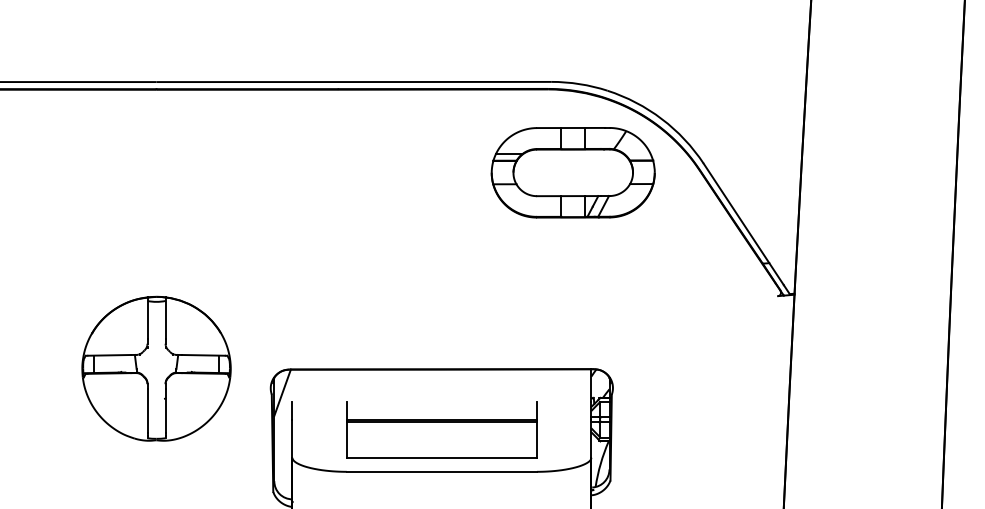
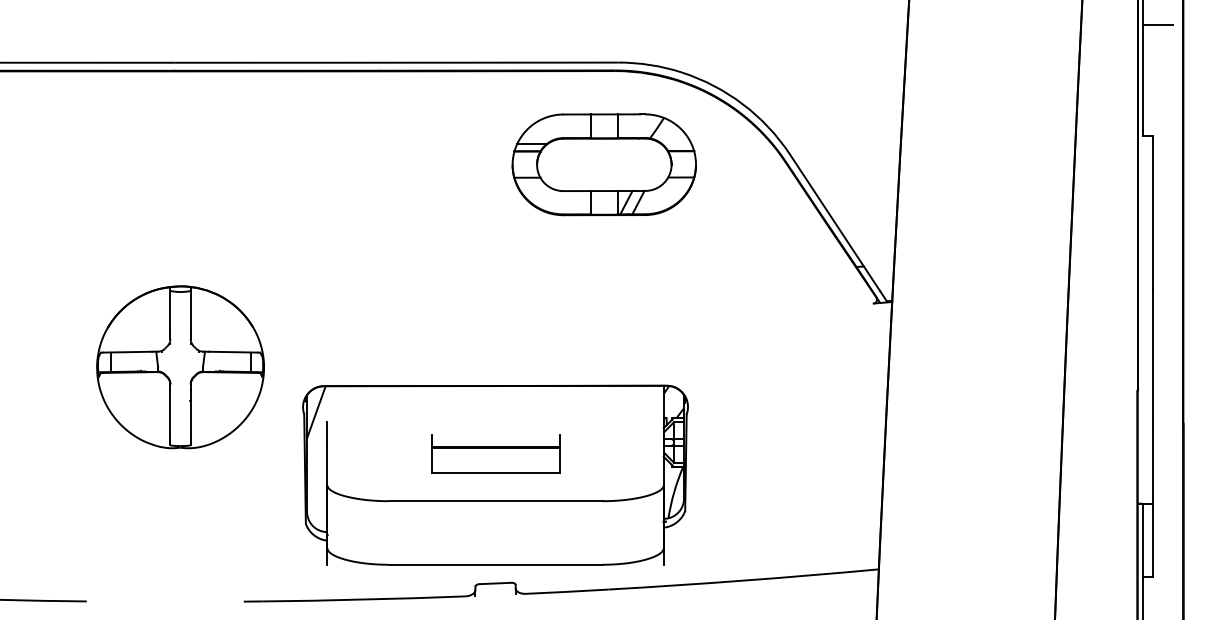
part: (572, 172) -> (603, 164), moved
part: (156, 368) -> (180, 367), moved
part: (441, 429) -> (495, 453), size x0.6

